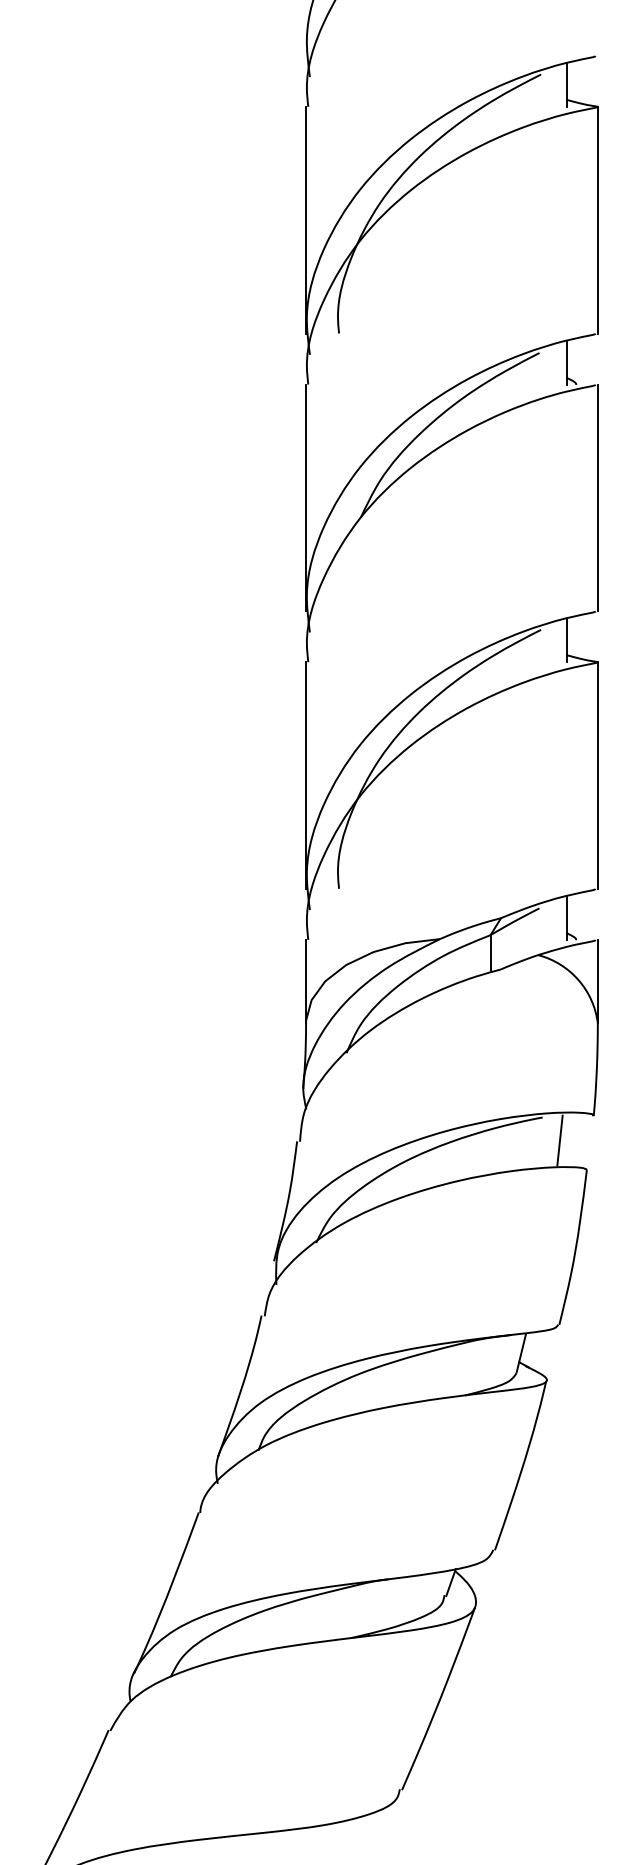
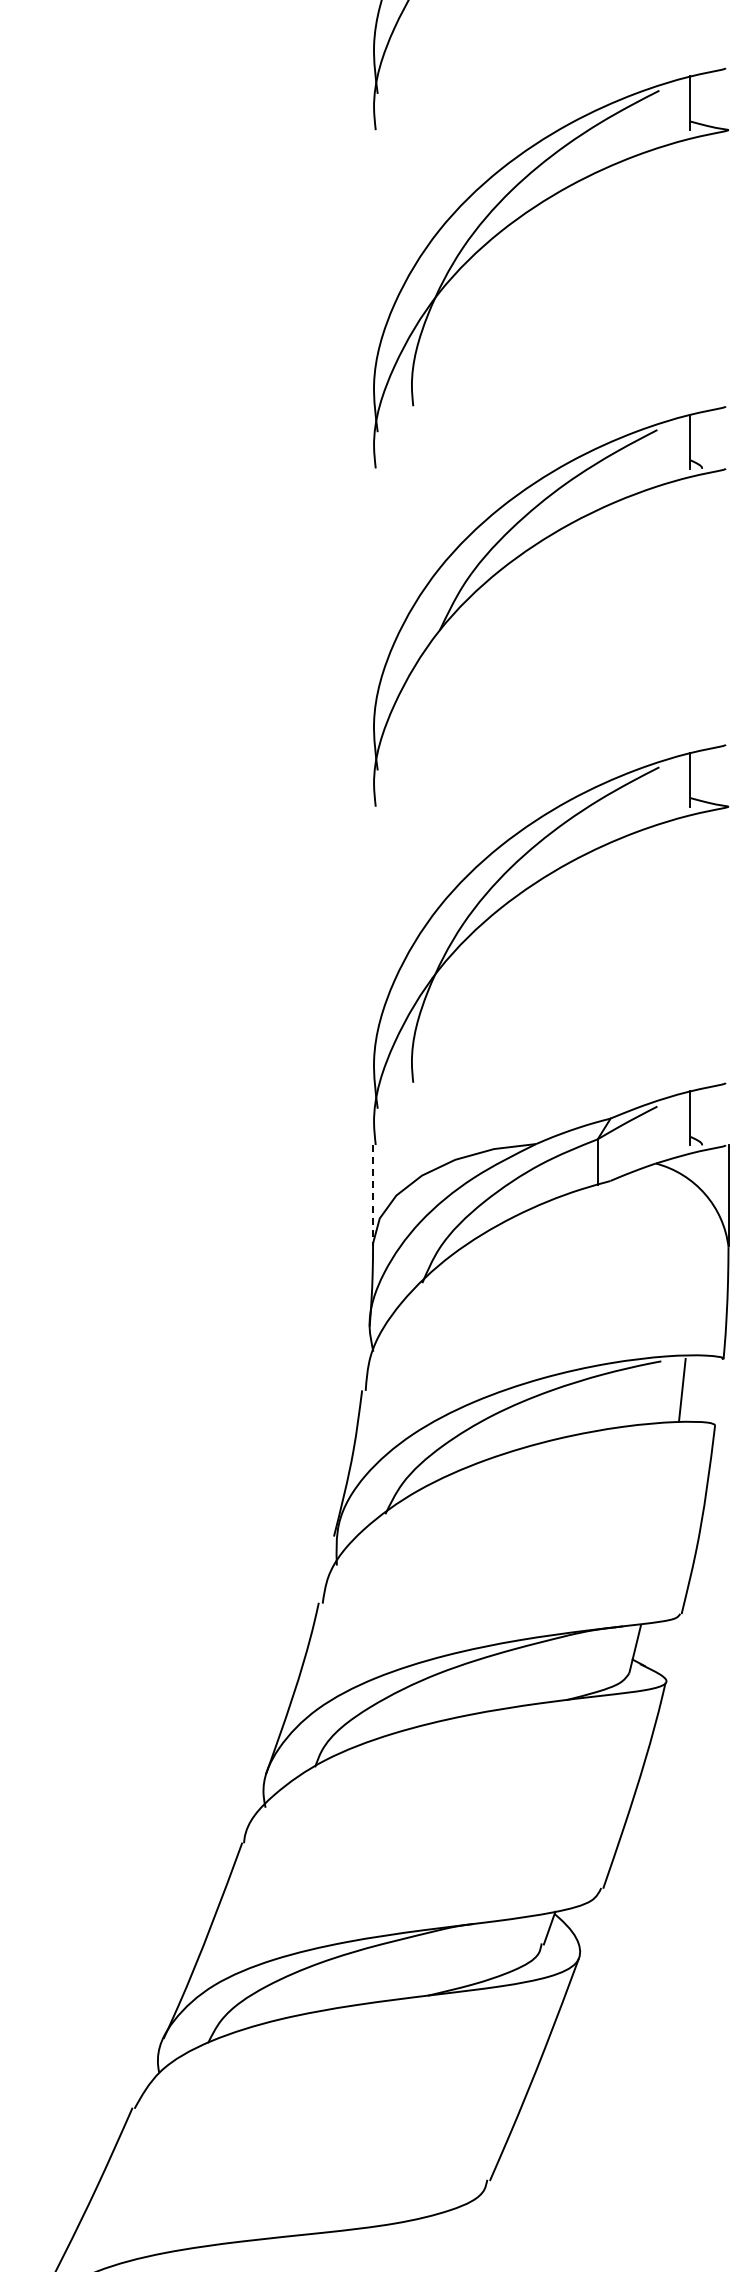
line: (306, 220) -> (373, 268), removed
line: (597, 220) -> (728, 268), removed
line: (306, 497) -> (373, 606), removed
line: (597, 497) -> (728, 606), removed
line: (306, 775) -> (373, 944), removed
line: (597, 775) -> (728, 944), removed
line: (306, 981) -> (373, 1195), solid -> dashed

